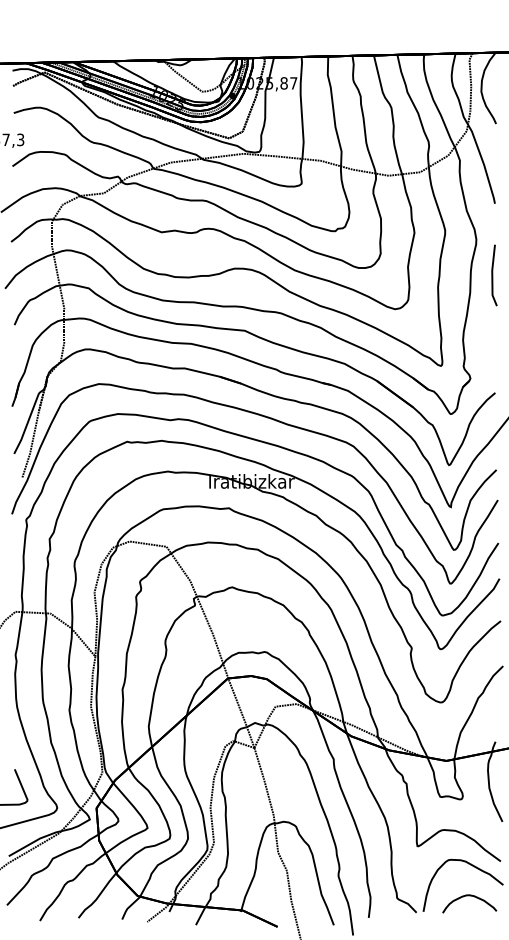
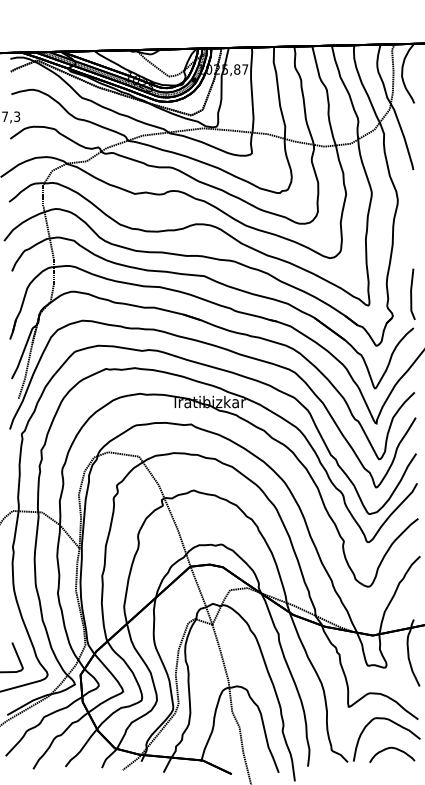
line: (493, 275) -> (412, 294), moved

